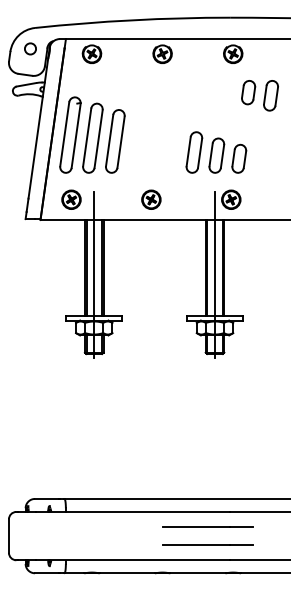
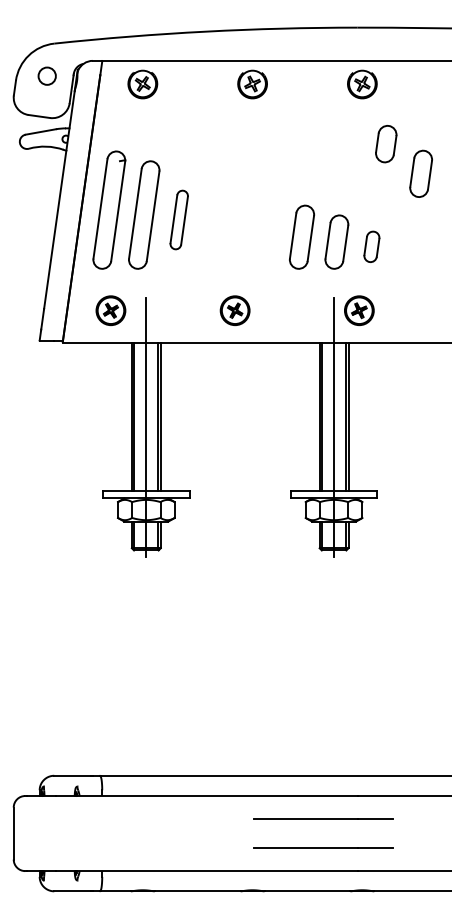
part: (270, 95) -> (420, 173), moved
part: (115, 141) -> (179, 220), size x0.6
part: (239, 158) -> (372, 246), size x0.7

